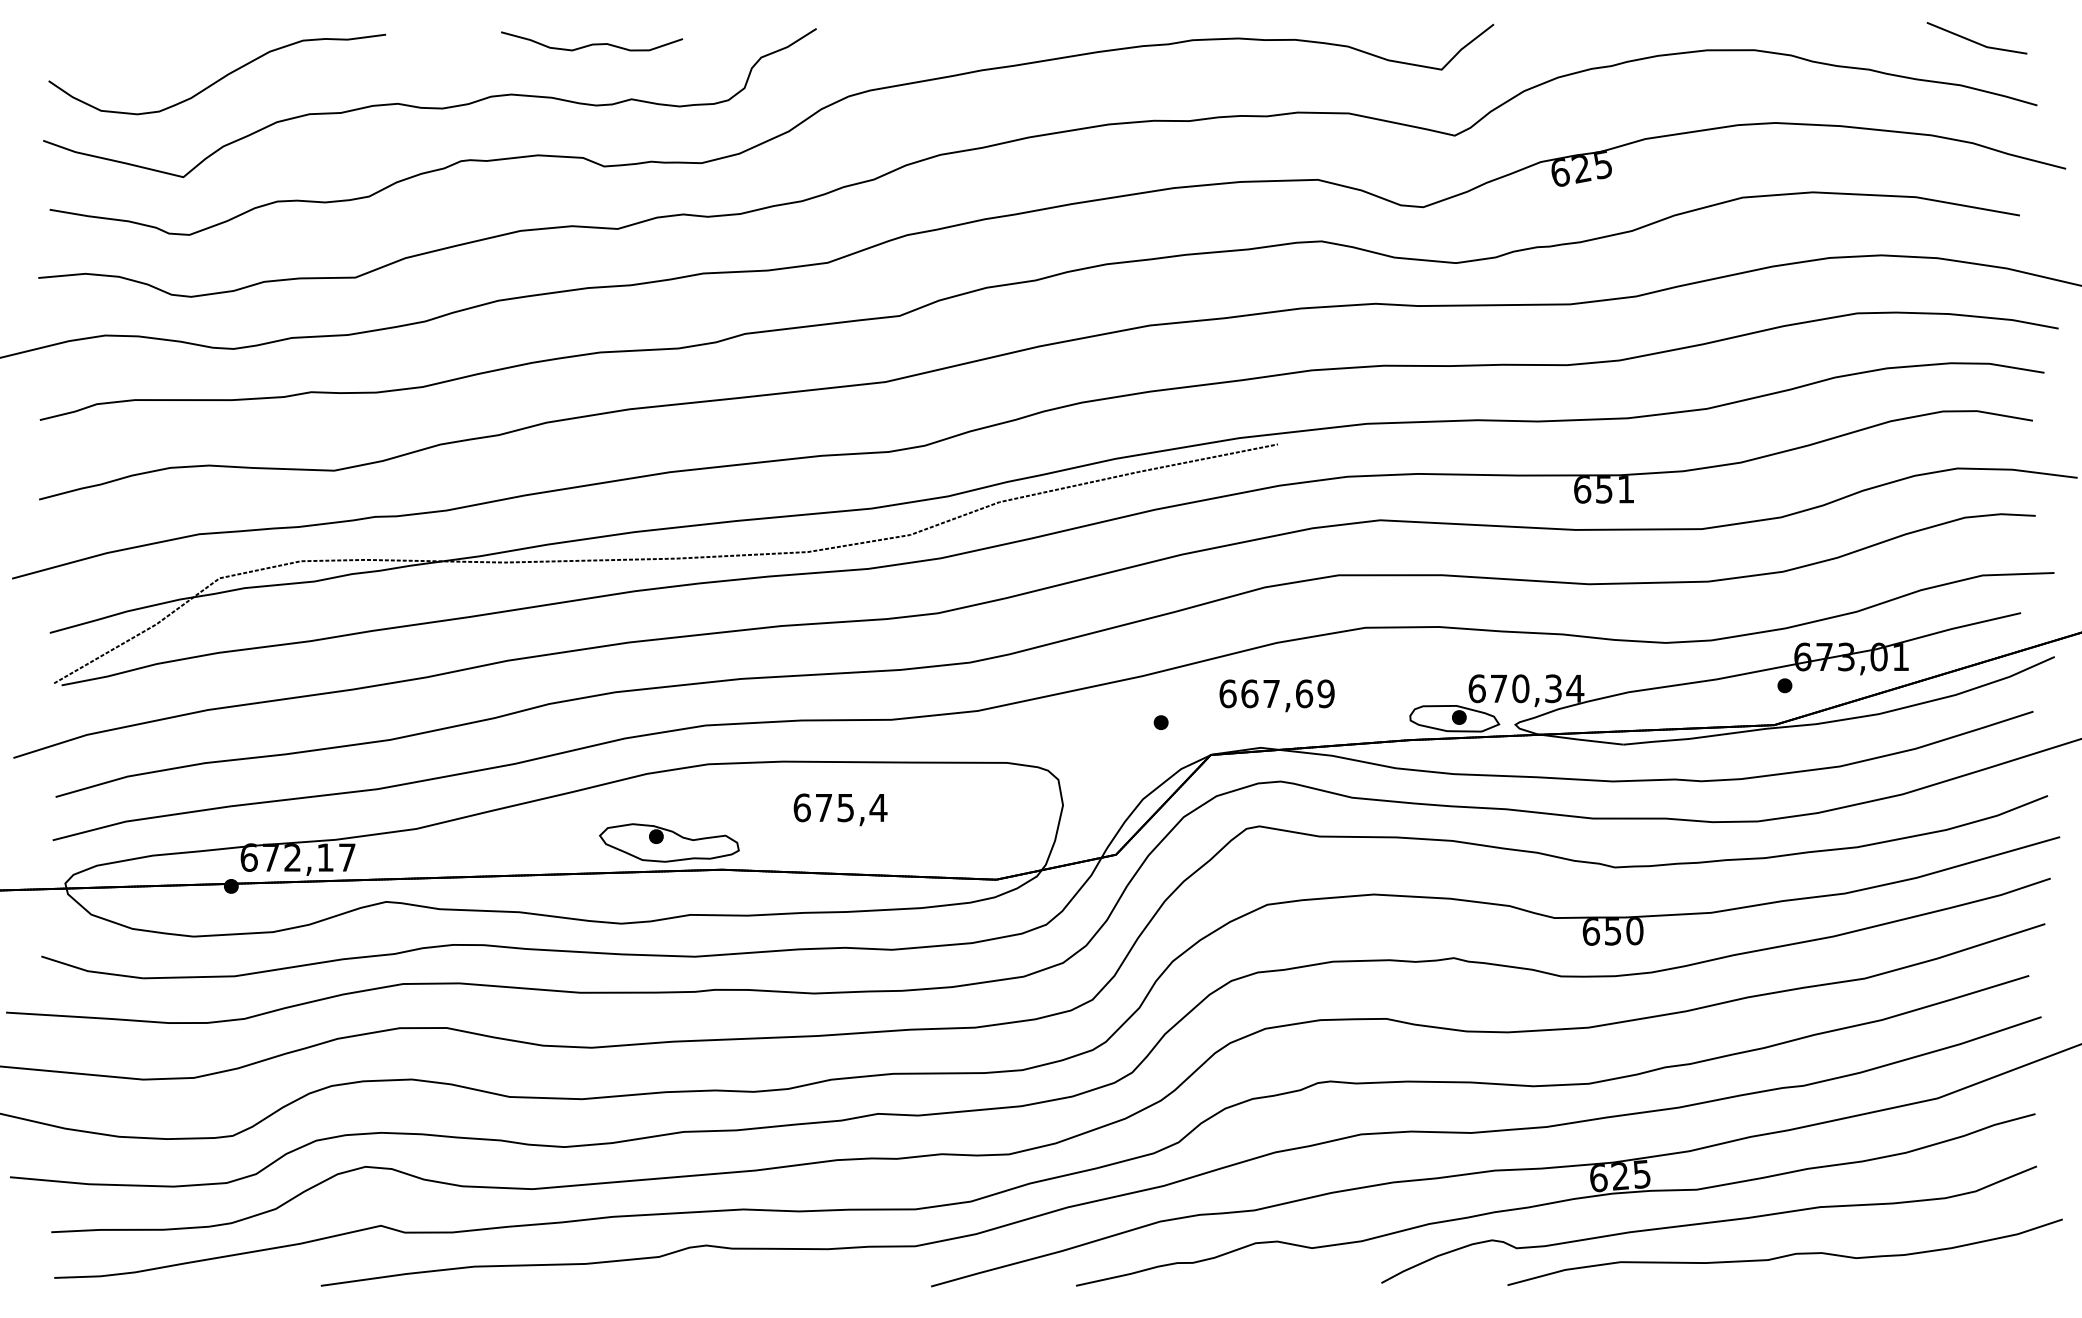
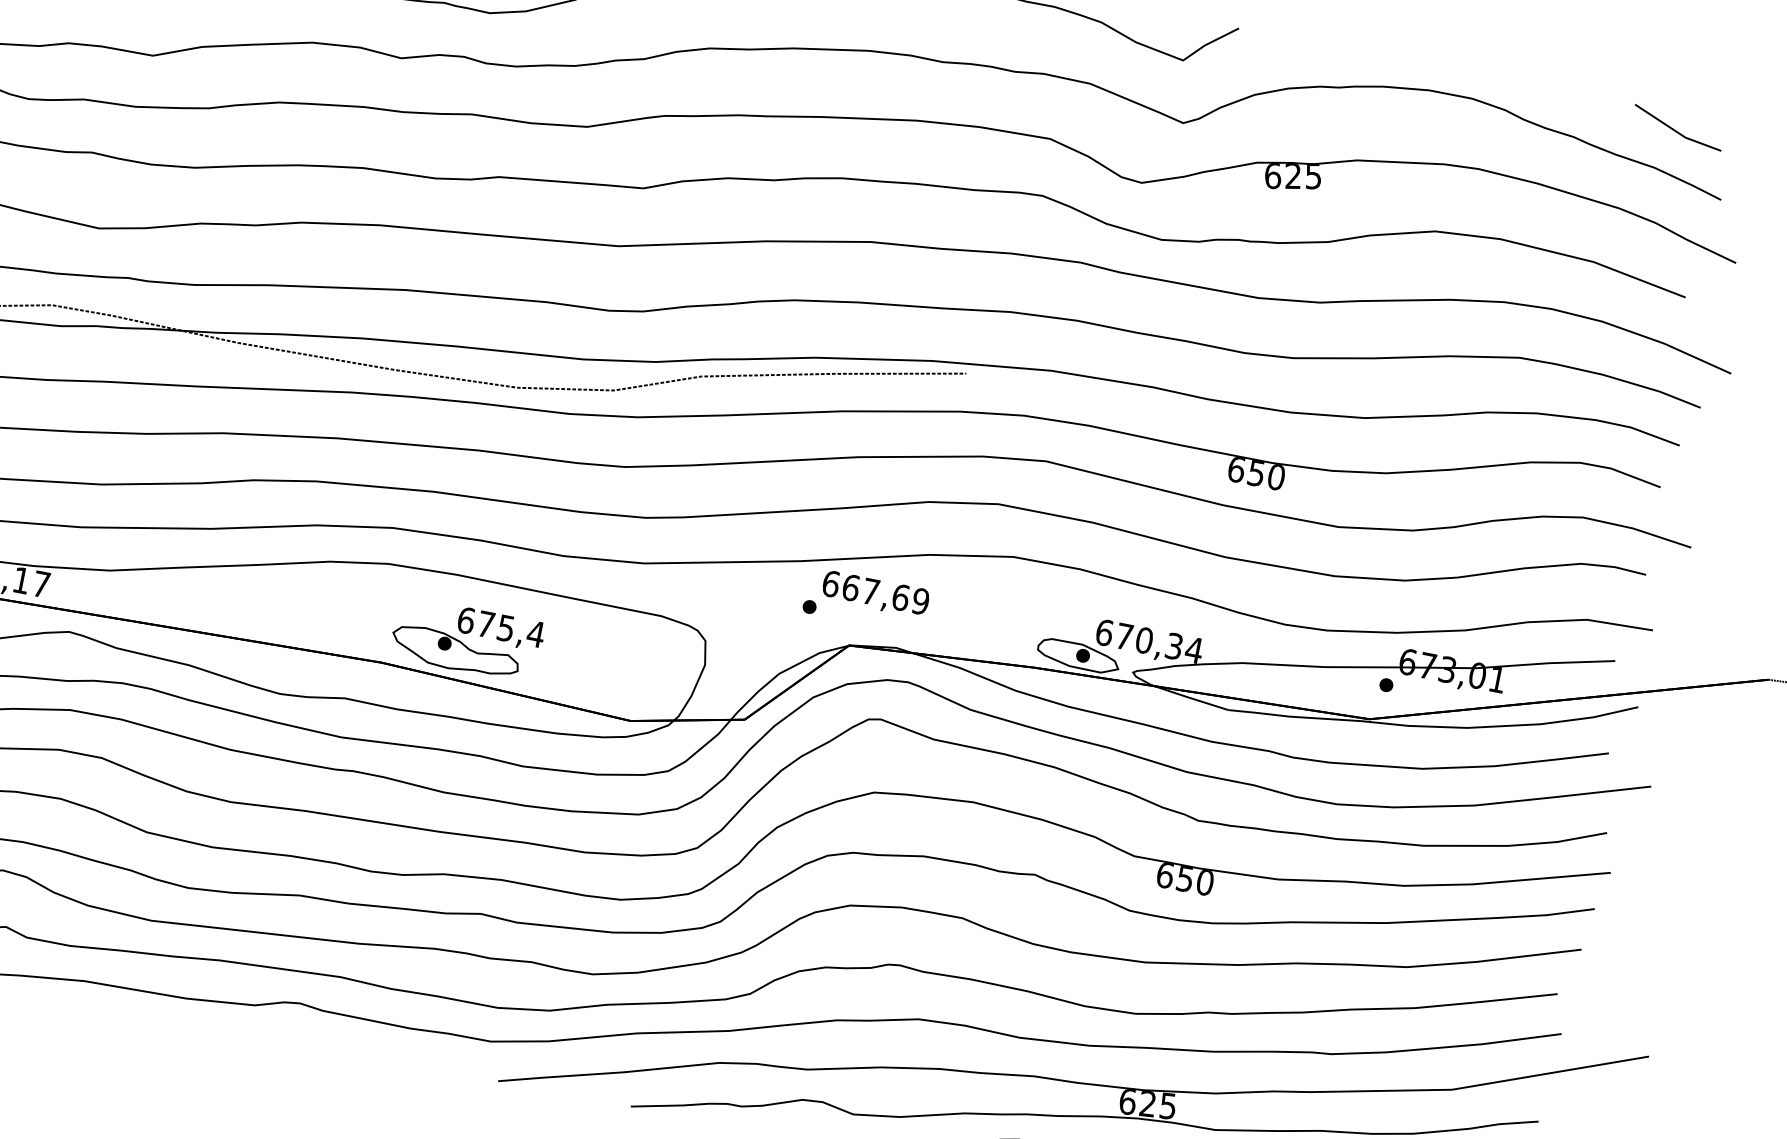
text: (1625, 489) -> (1275, 477), 651 -> 650
text: (1276, 695) -> (875, 594), moved
part: (669, 842) -> (455, 651), moved

